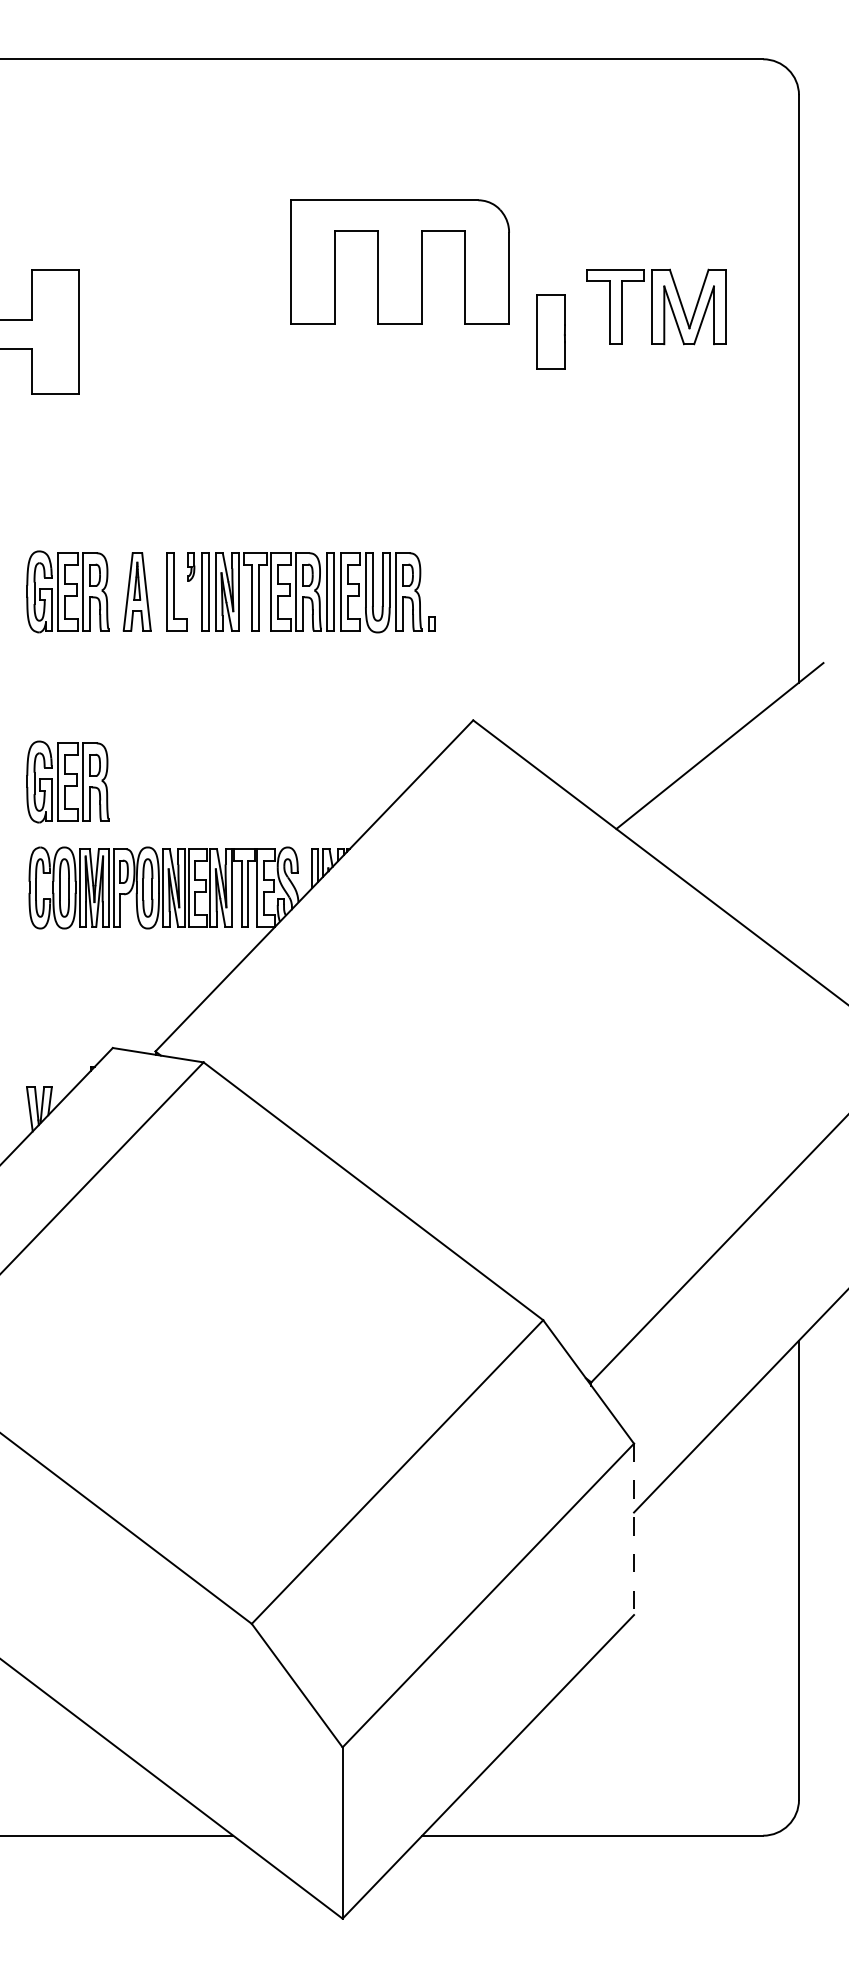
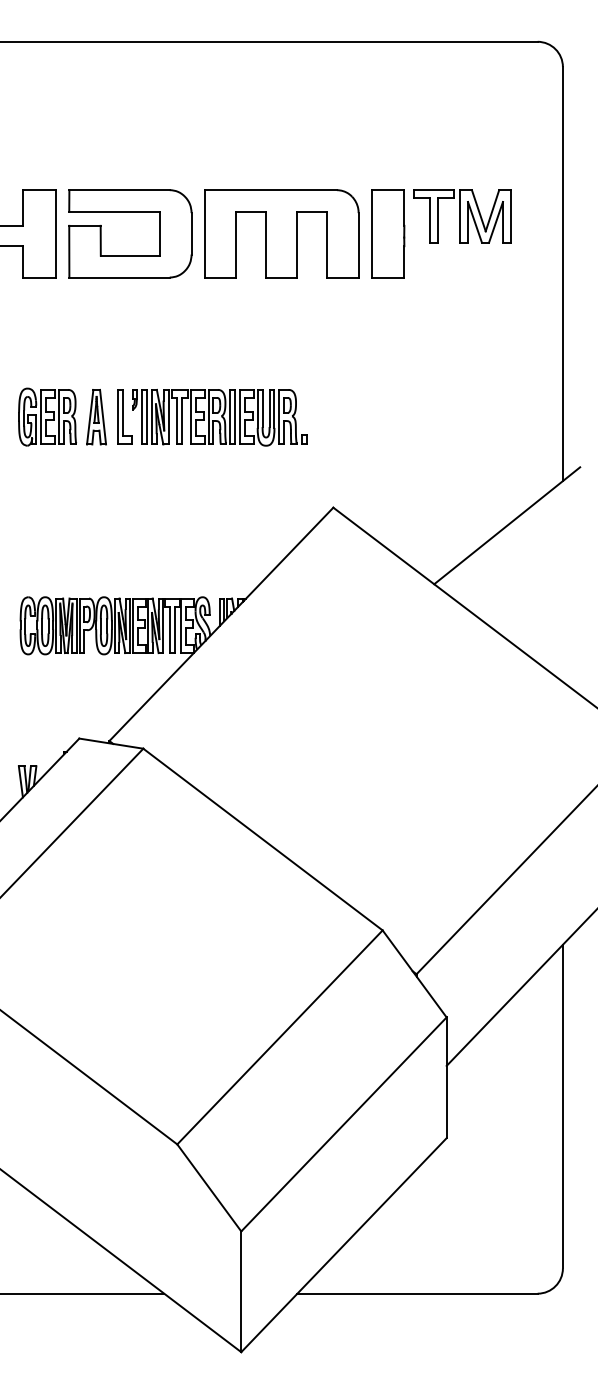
part: (399, 261) -> (281, 233), moved
part: (185, 301) -> (130, 212), added
part: (551, 331) -> (388, 233), size x1.67
part: (67, 781) -> (47, 550), removed
line: (633, 1530) -> (446, 1078), dashed -> solid

